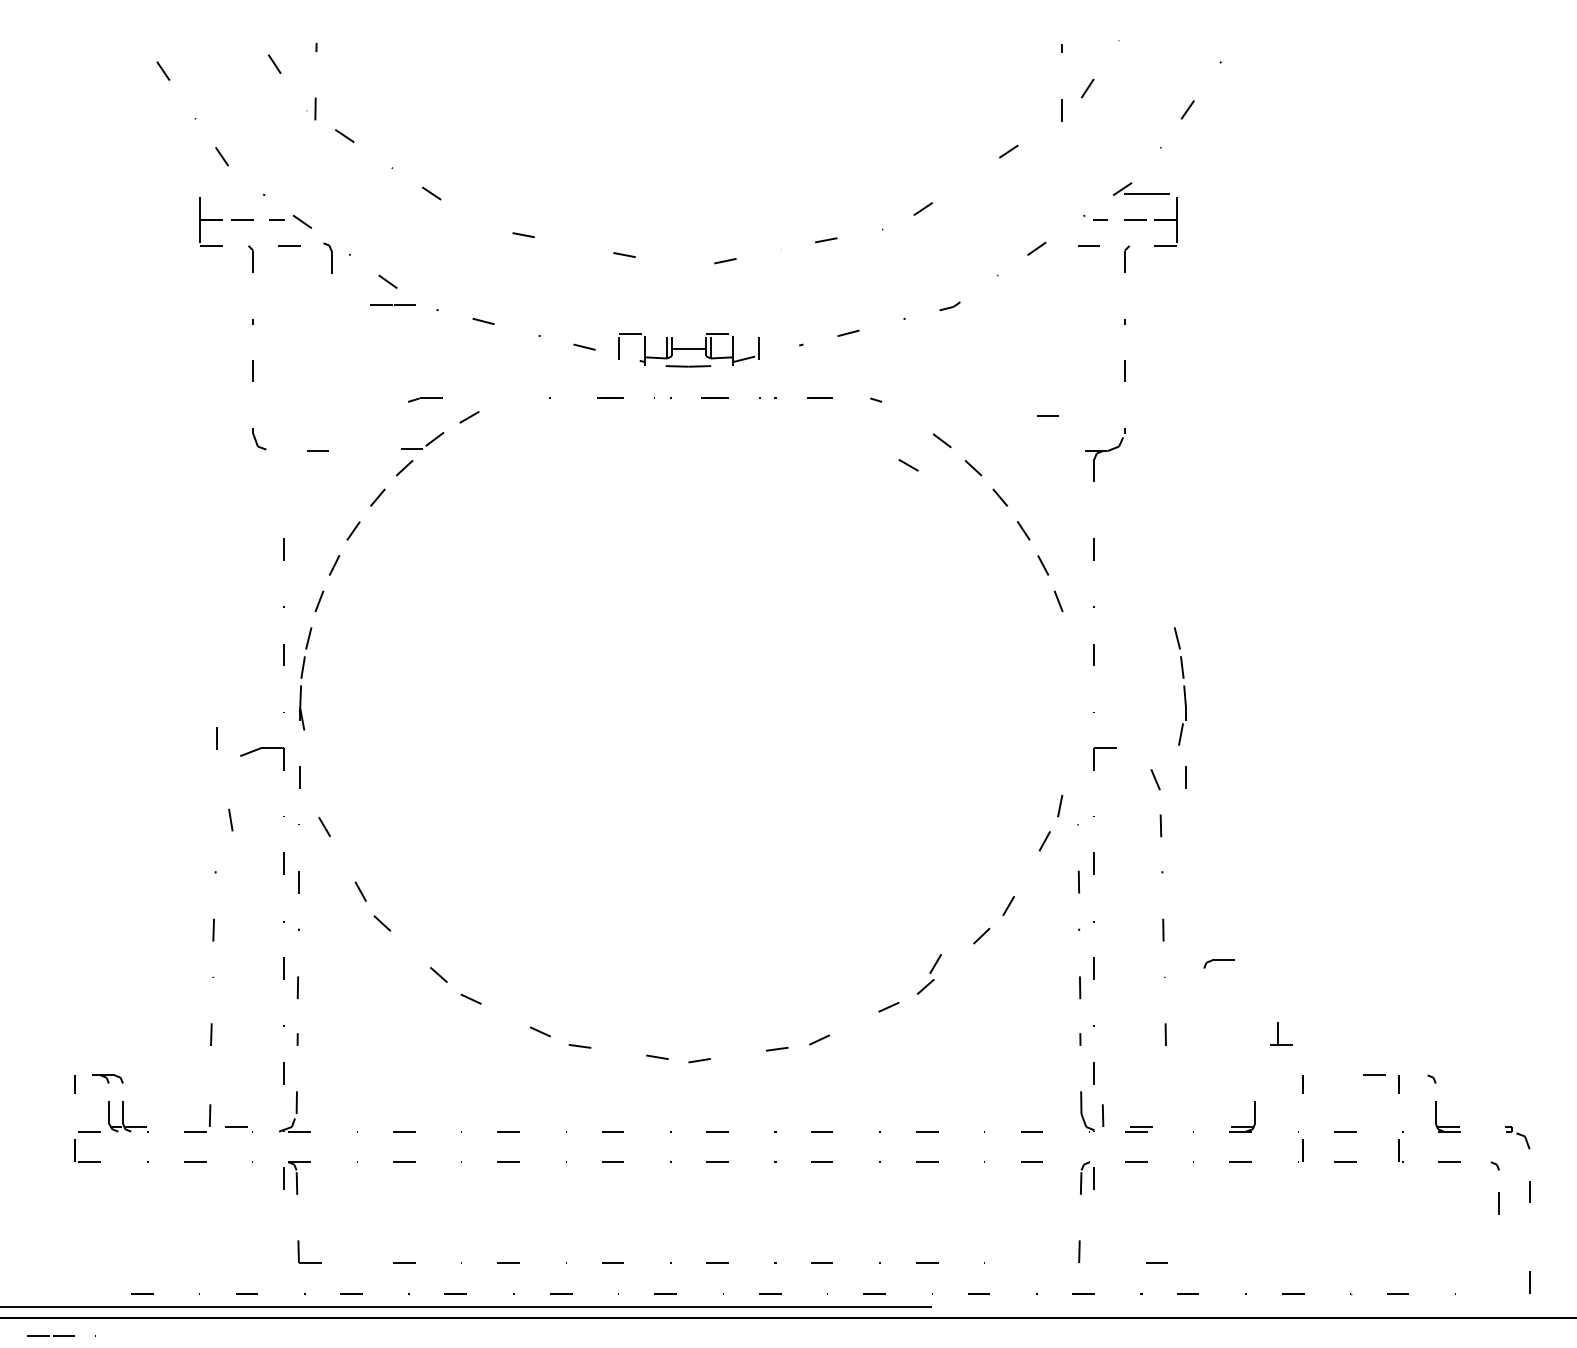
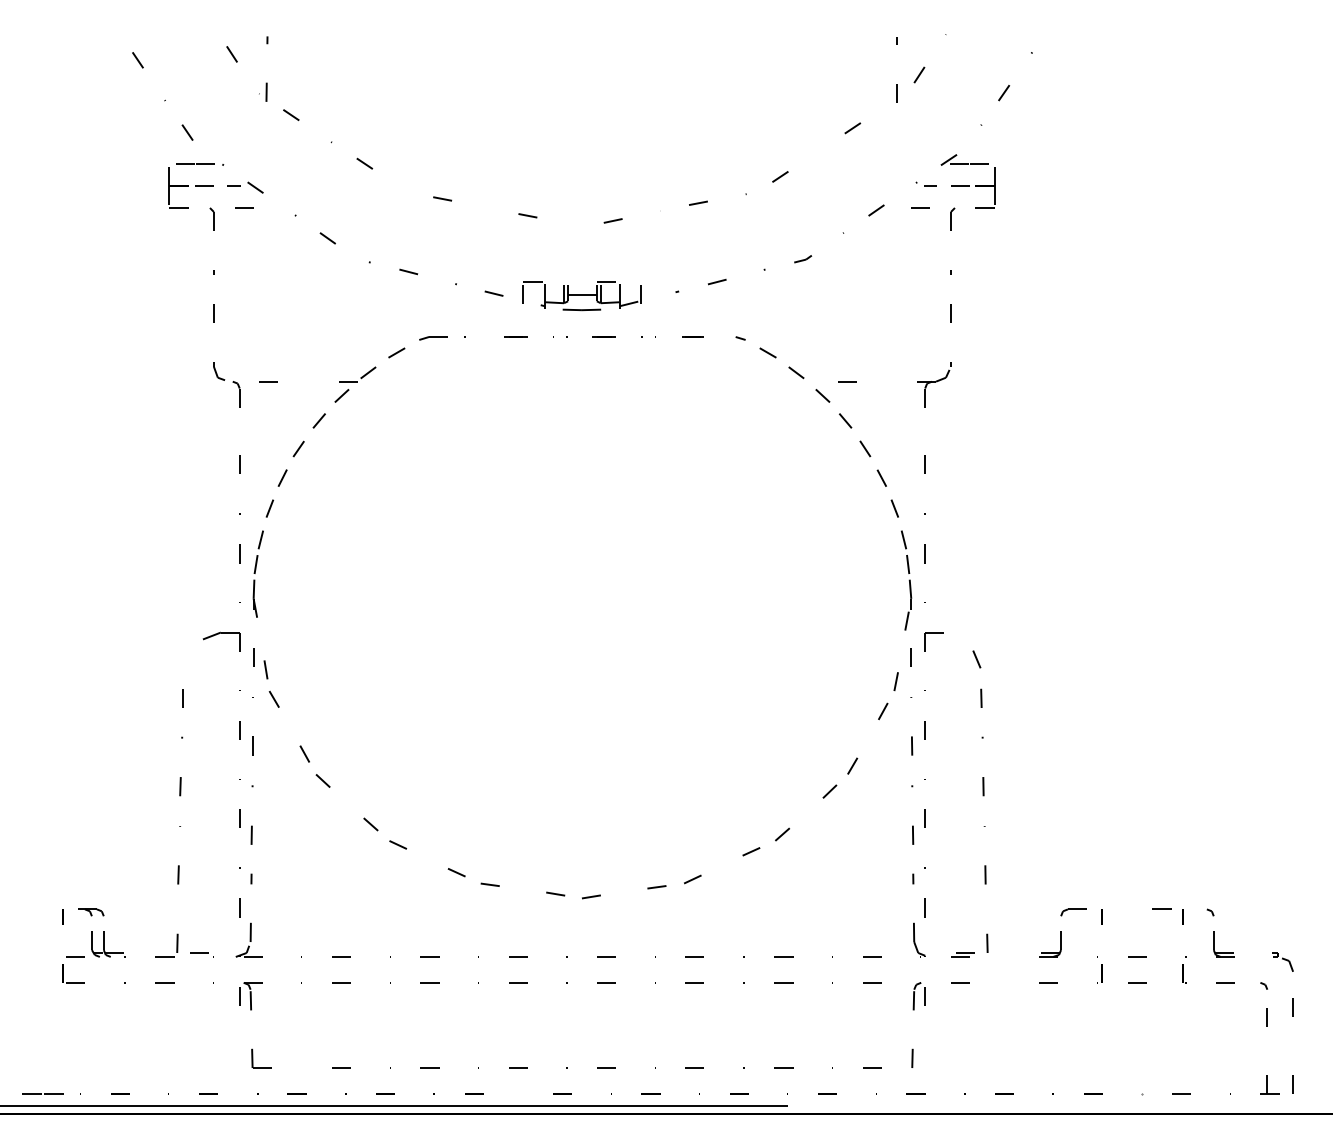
part: (327, 257) -> (236, 393), moved
line: (392, 304) -> (194, 163), moved
part: (425, 399) -> (433, 337), moved
line: (1047, 415) -> (846, 381), moved
part: (423, 442) -> (357, 374), size x1.43
line: (908, 465) -> (767, 353), moved
part: (1180, 707) -> (906, 598), moved
line: (216, 738) -> (182, 698), moved
line: (230, 819) -> (265, 669), moved
line: (935, 963) -> (790, 814), removed
part: (1218, 963) -> (1073, 912), moved
part: (1281, 1033) -> (1270, 1084), moved
line: (1102, 1115) -> (986, 943), moved
line: (1156, 1262) -> (871, 1067), moved
line: (61, 1335) -> (51, 1093), moved

